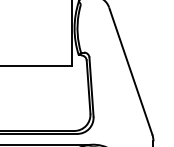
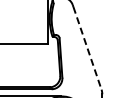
line: (131, 72) -> (87, 48), solid -> dashed

